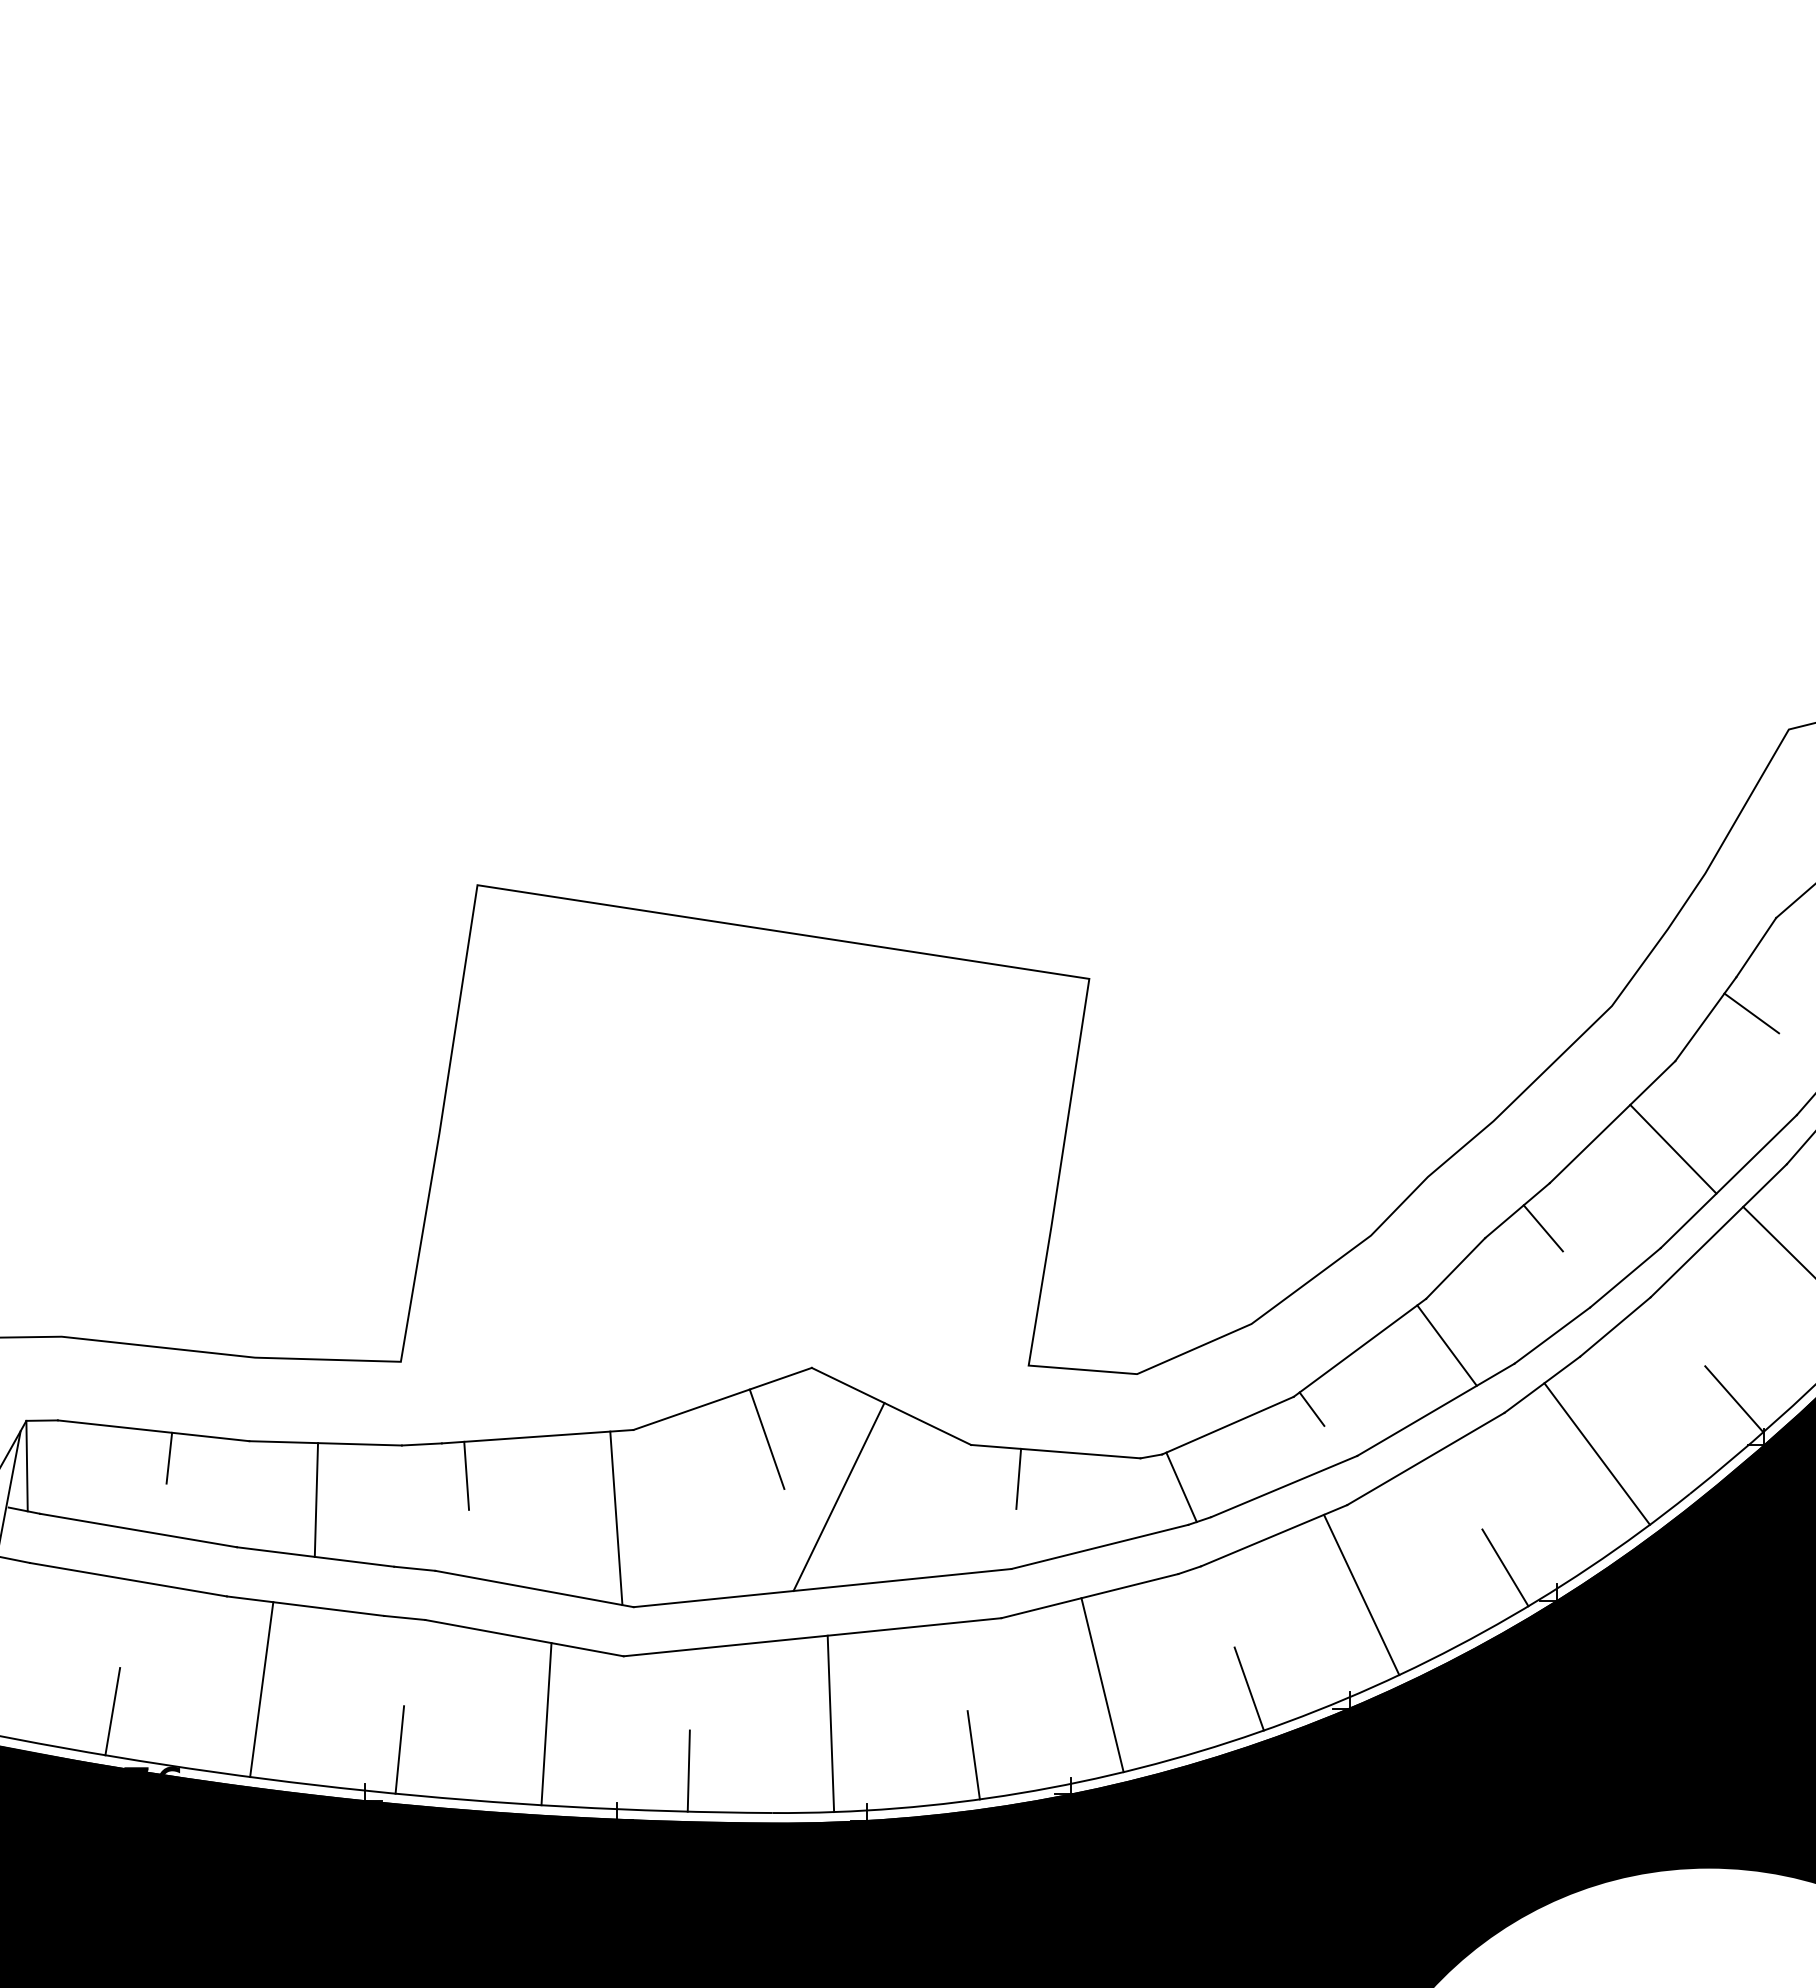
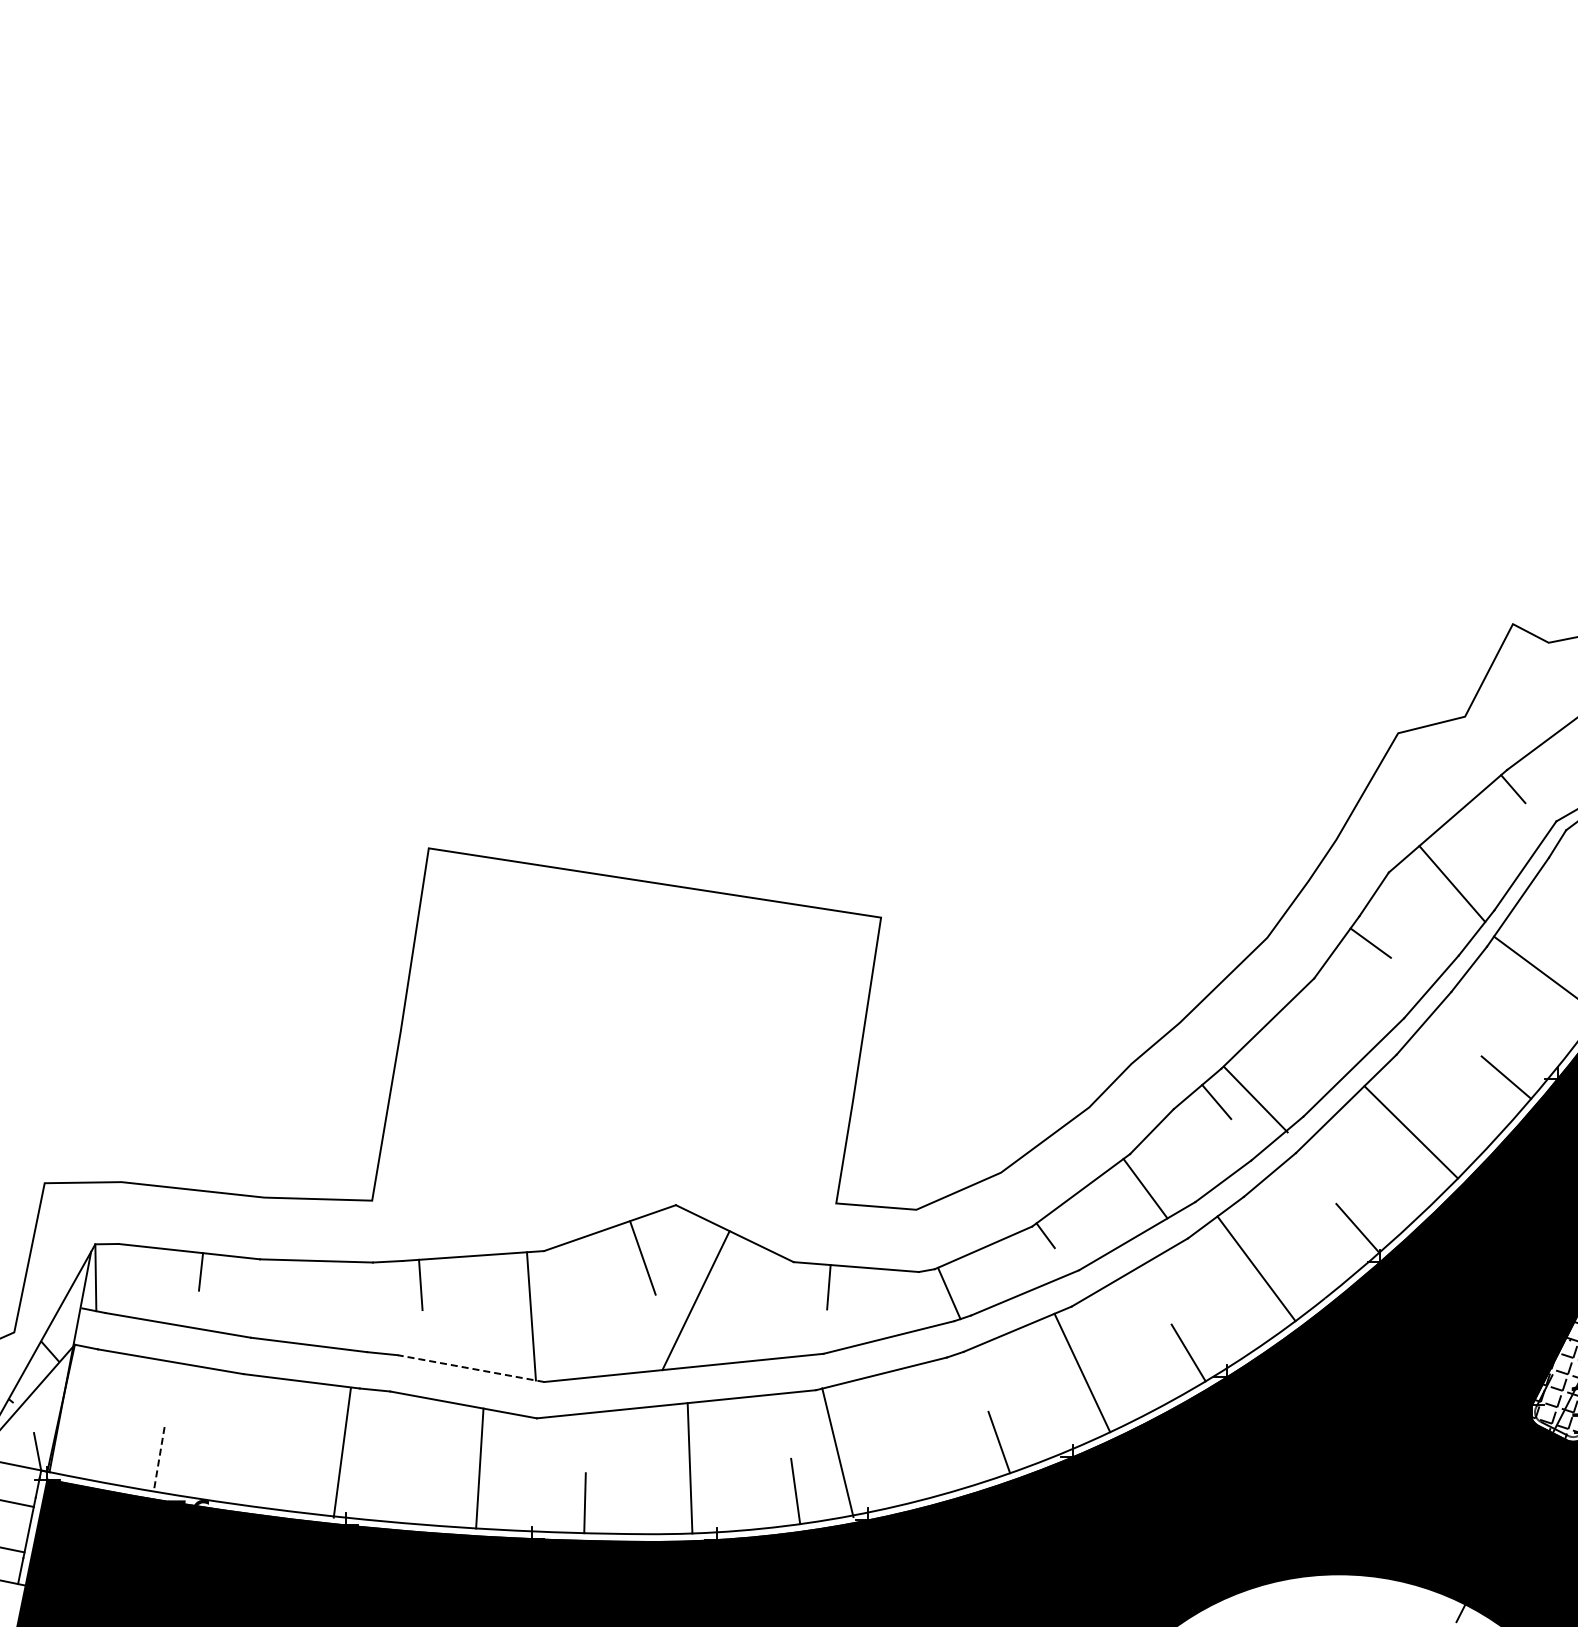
line: (1672, 1149) -> (1255, 1099), moved
line: (316, 1499) -> (309, 1302), removed
line: (535, 1588) -> (471, 1368), solid -> dashed
line: (1102, 1684) -> (837, 1452), moved
line: (260, 1688) -> (341, 1452), moved
line: (113, 1711) -> (159, 1459), solid -> dashed
line: (399, 1749) -> (371, 1487), removed

